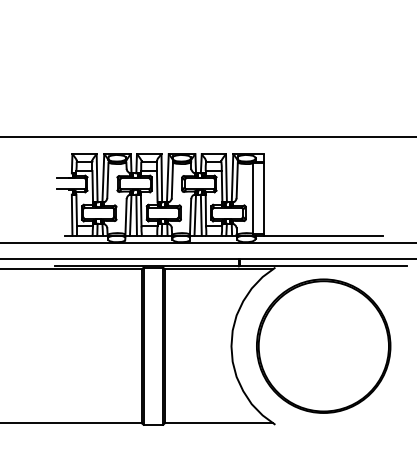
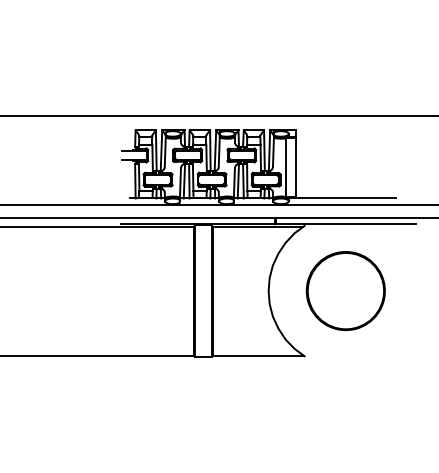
circle: (323, 345) -> (345, 290), size x0.7

